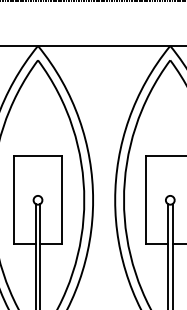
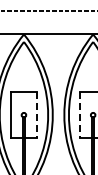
line: (61, 200) -> (36, 115), solid -> dashed
line: (146, 200) -> (80, 115), solid -> dashed

